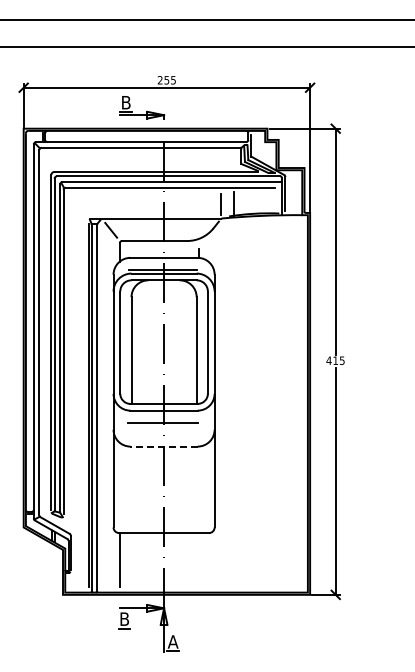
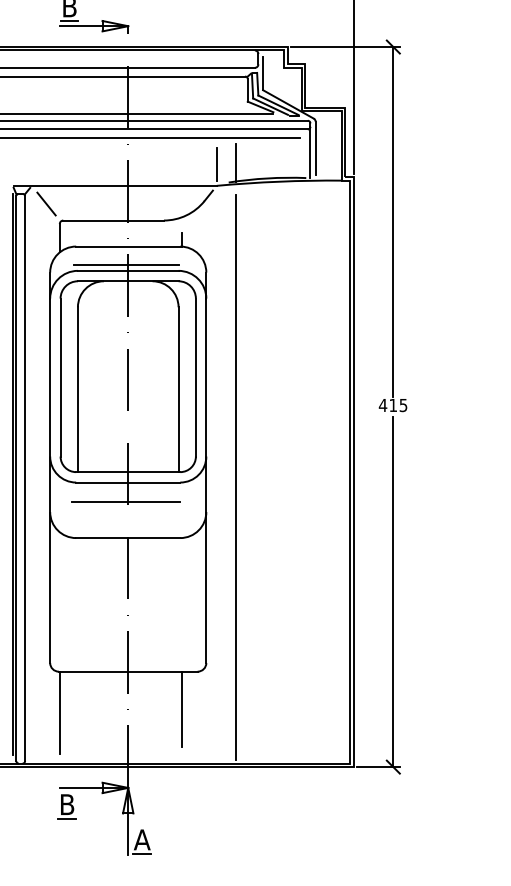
line: (234, 407) -> (237, 477), added
line: (164, 446) -> (128, 537), dashed -> solid
line: (198, 557) -> (181, 709), added

